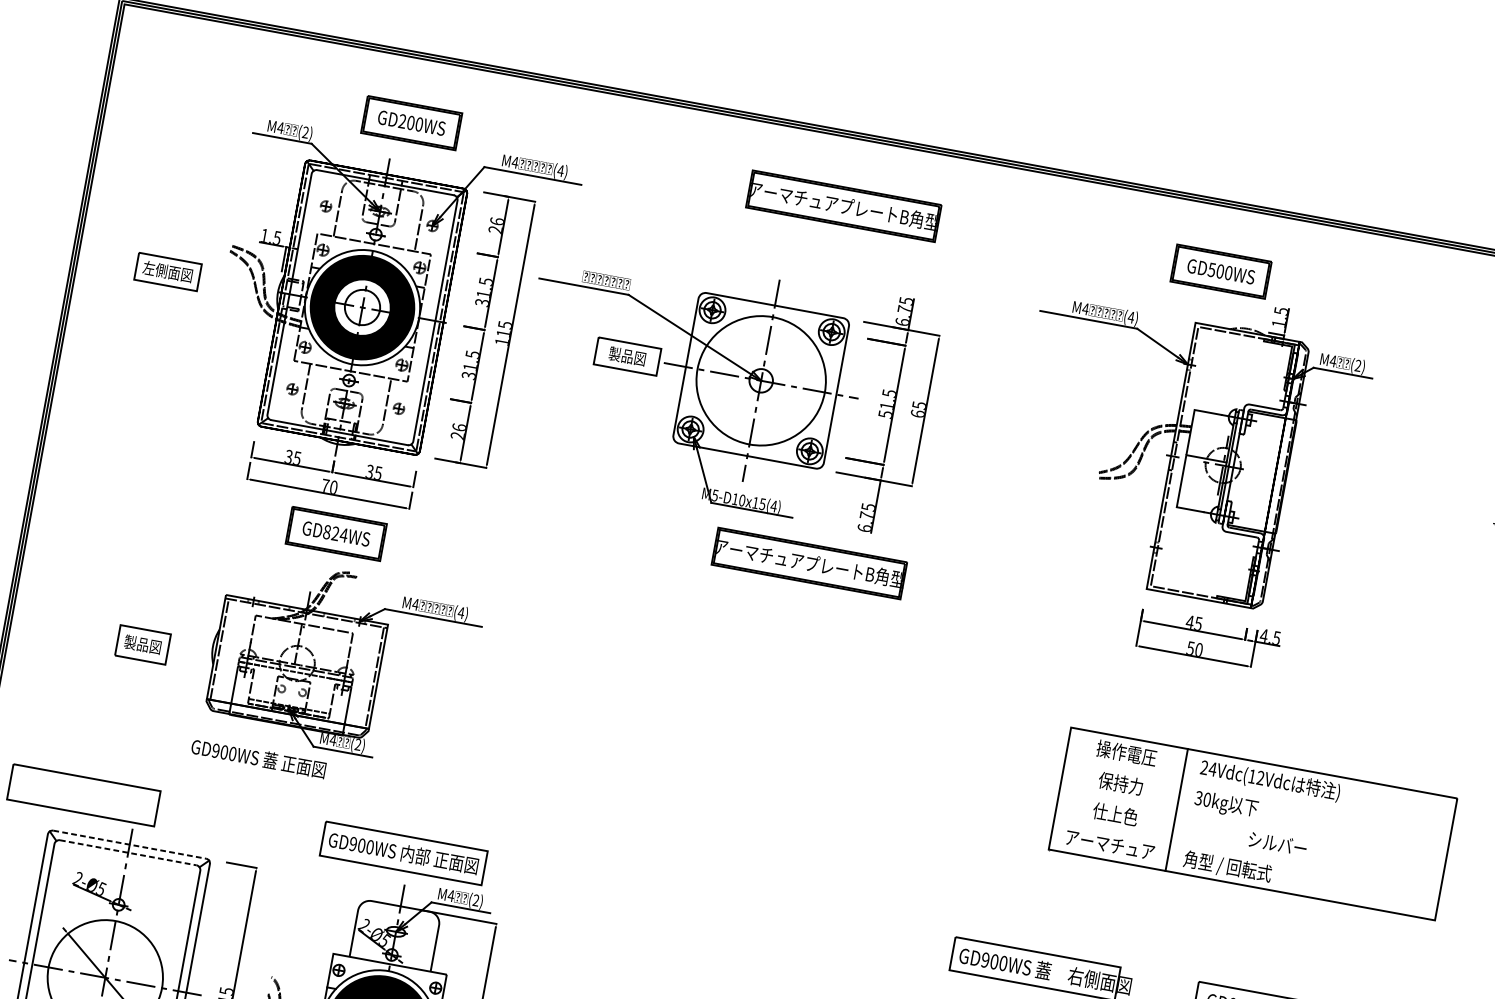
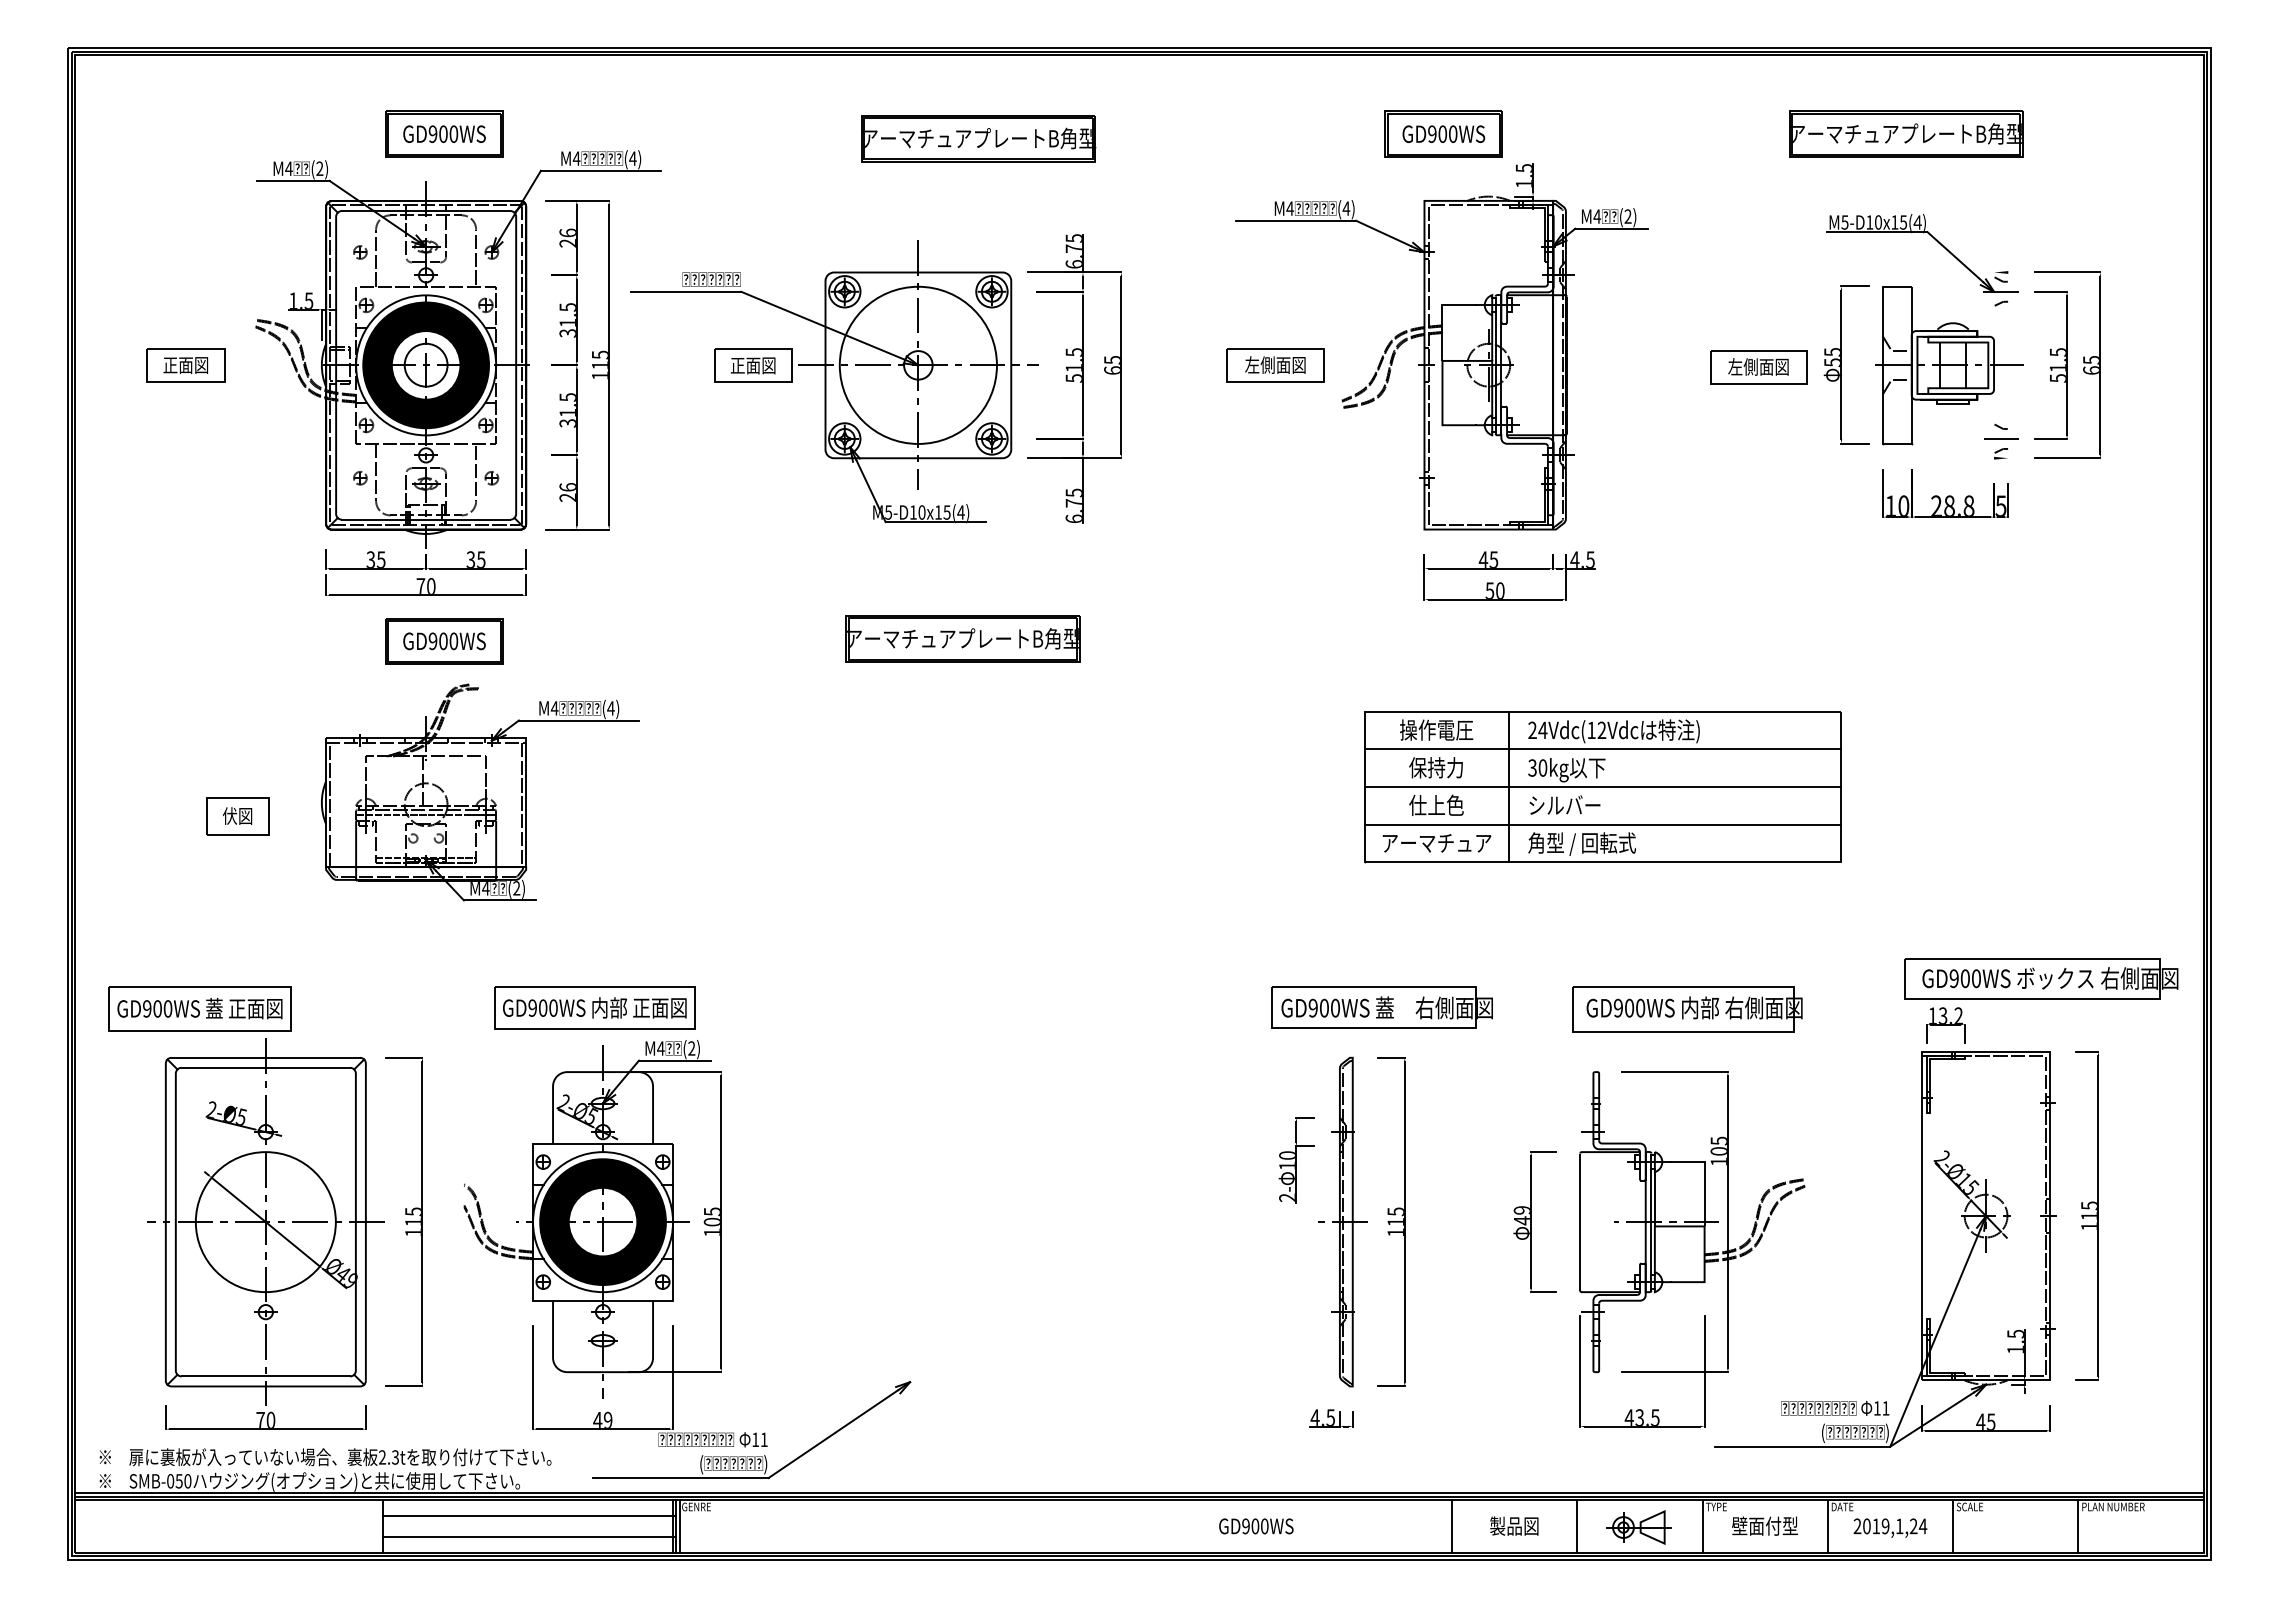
text: (402, 120) -> (432, 133), GD200WS -> GD900WS
text: (1212, 269) -> (1432, 133), GD500WS -> GD900WS
text: (167, 271) -> (185, 365), 左側面図 -> 正面図
text: (621, 355) -> (745, 365), 製品図 -> 正面図
part: (1050, 434) -> (1275, 365), added
part: (1441, 507) -> (1758, 367), added
text: (335, 533) -> (443, 641), GD824WS -> GD900WS
part: (809, 563) -> (962, 638), moved
text: (142, 644) -> (237, 815), 製品図 -> 伏図
text: (258, 758) -> (199, 1008), moved
line: (1258, 793) -> (1602, 749), added
line: (1252, 823) -> (1602, 786), added
text: (1277, 843) -> (1564, 804), moved
line: (130, 844) -> (266, 1057), dashed -> solid
line: (128, 852) -> (266, 1067), dashed -> solid
line: (1247, 854) -> (1602, 824), added

